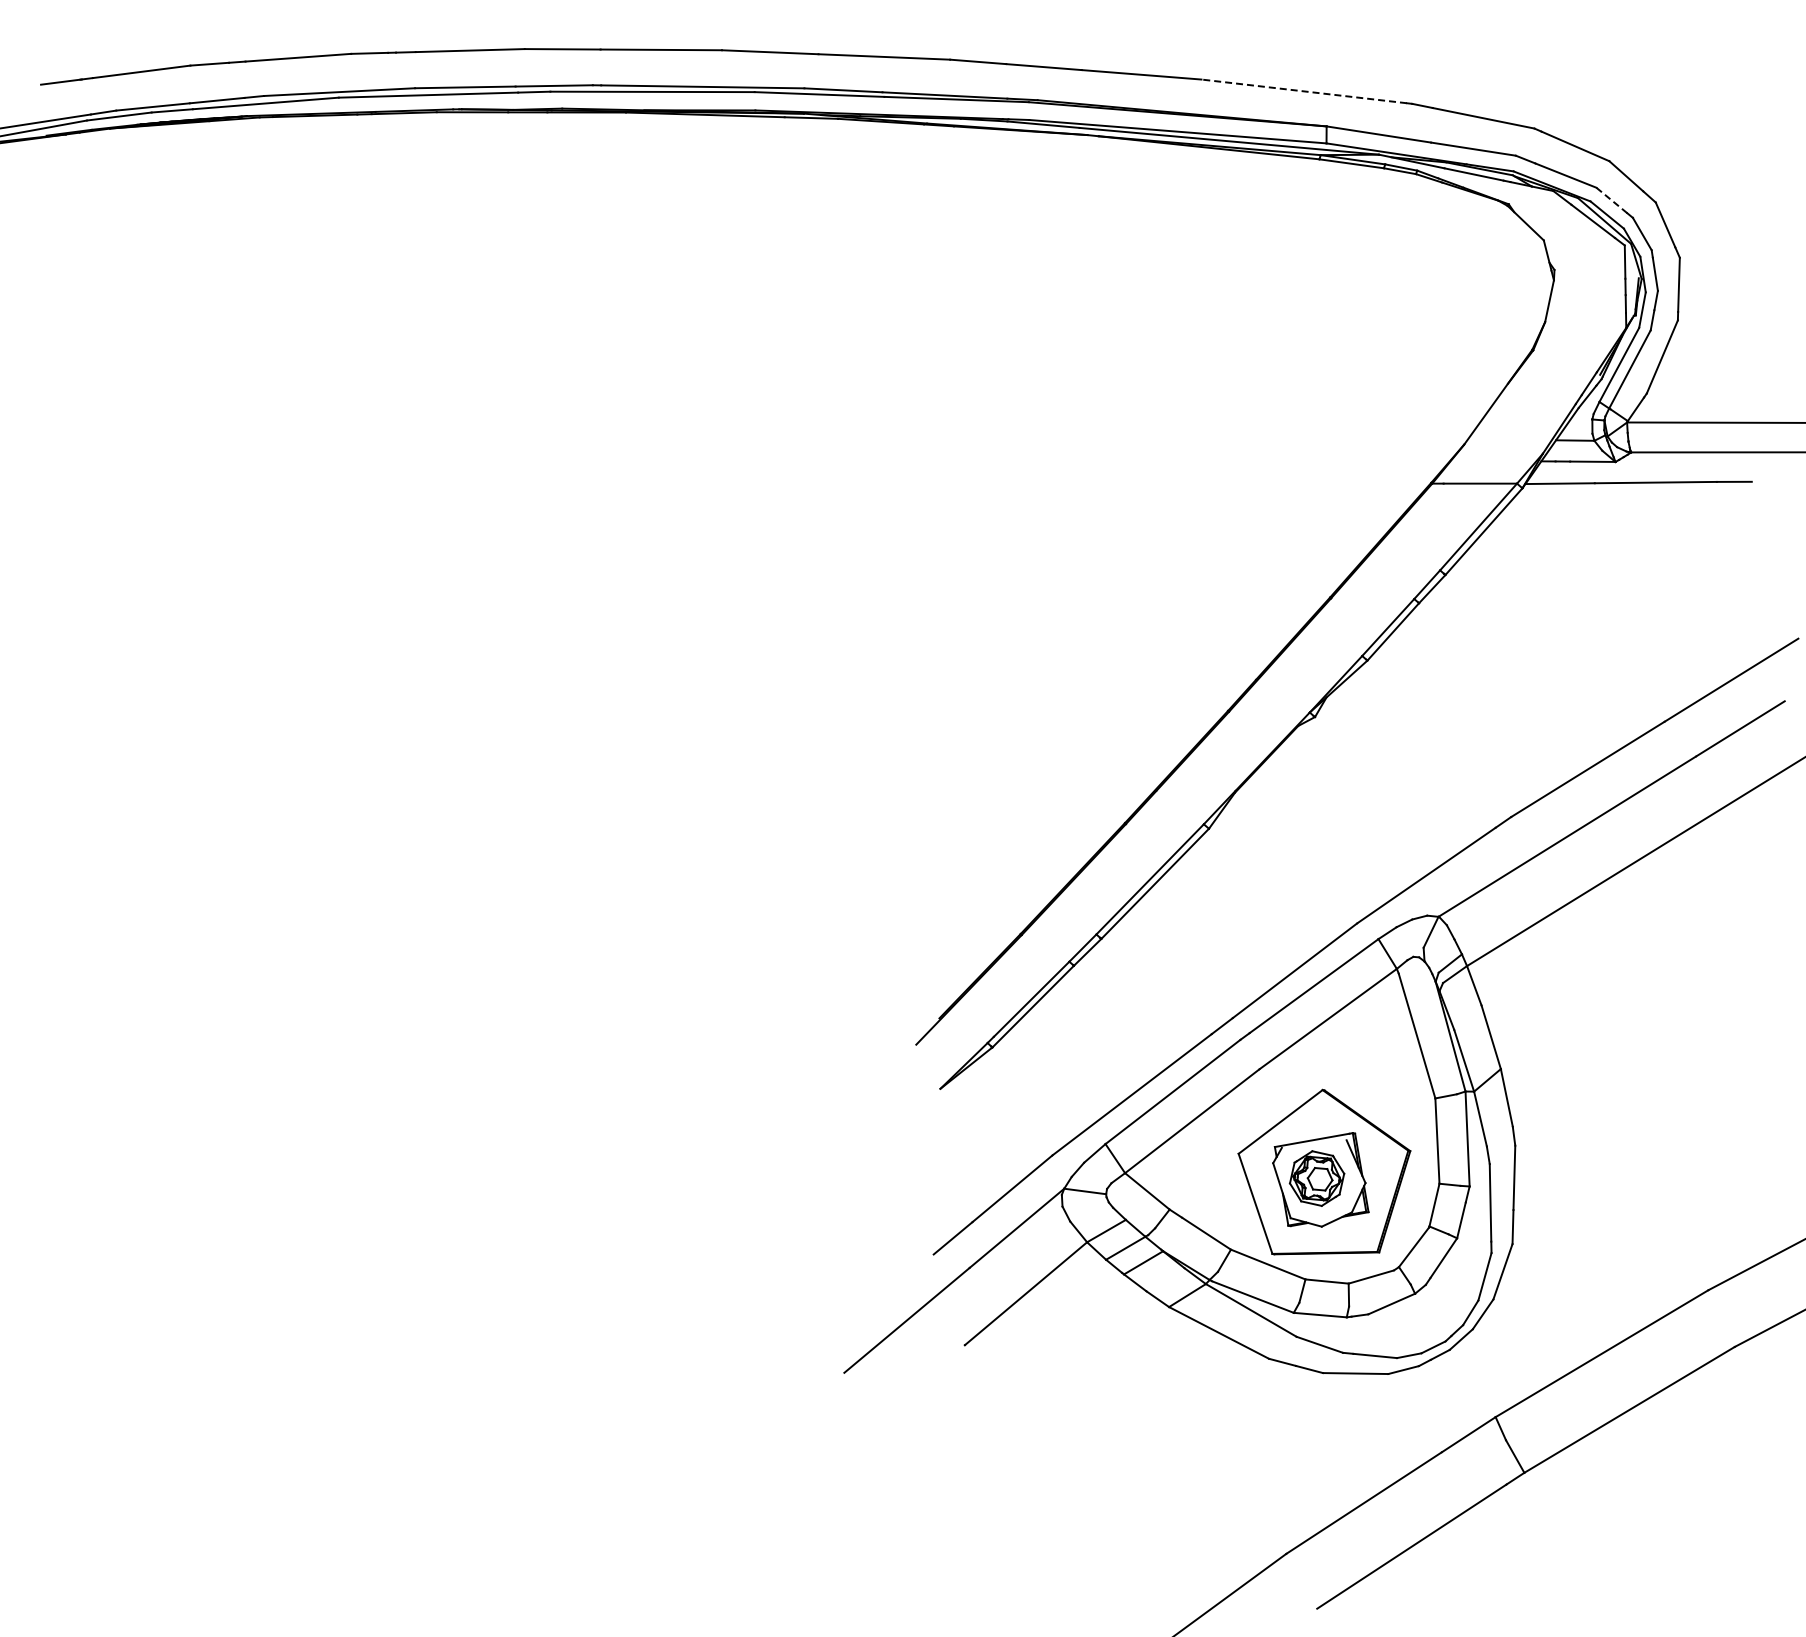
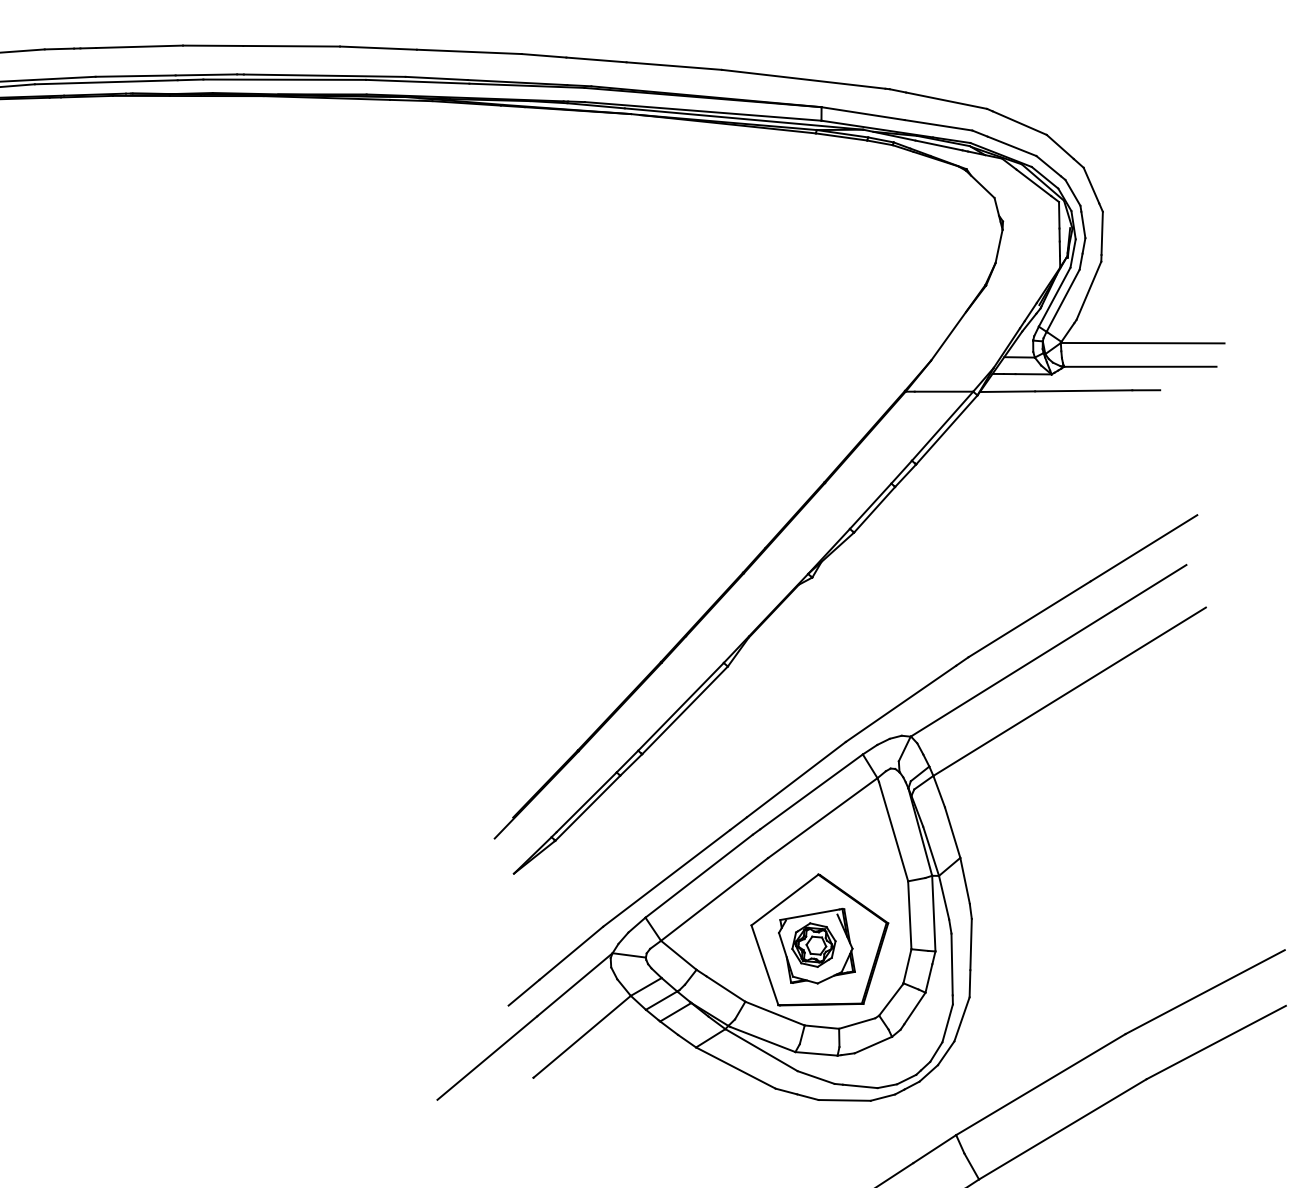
line: (1303, 91) -> (803, 79), dashed -> solid
line: (1611, 200) -> (1048, 166), dashed -> solid

